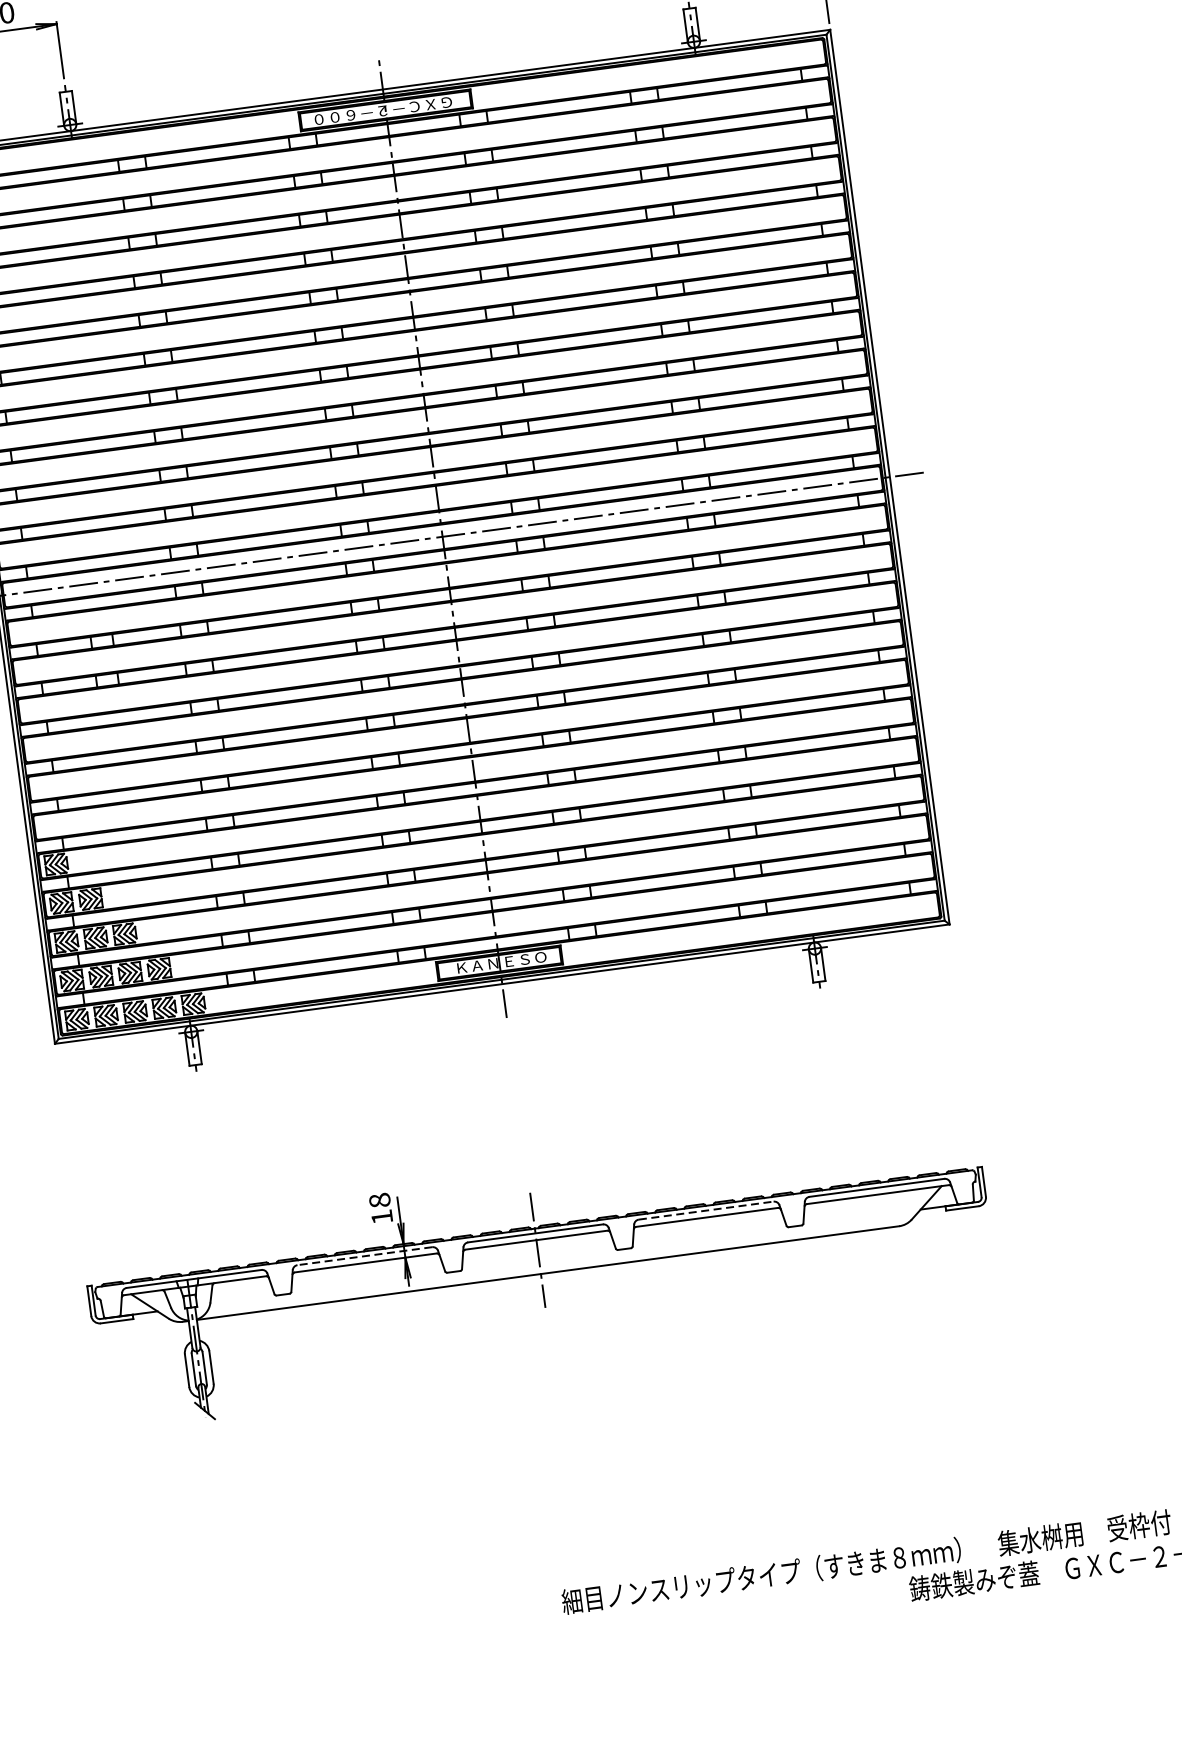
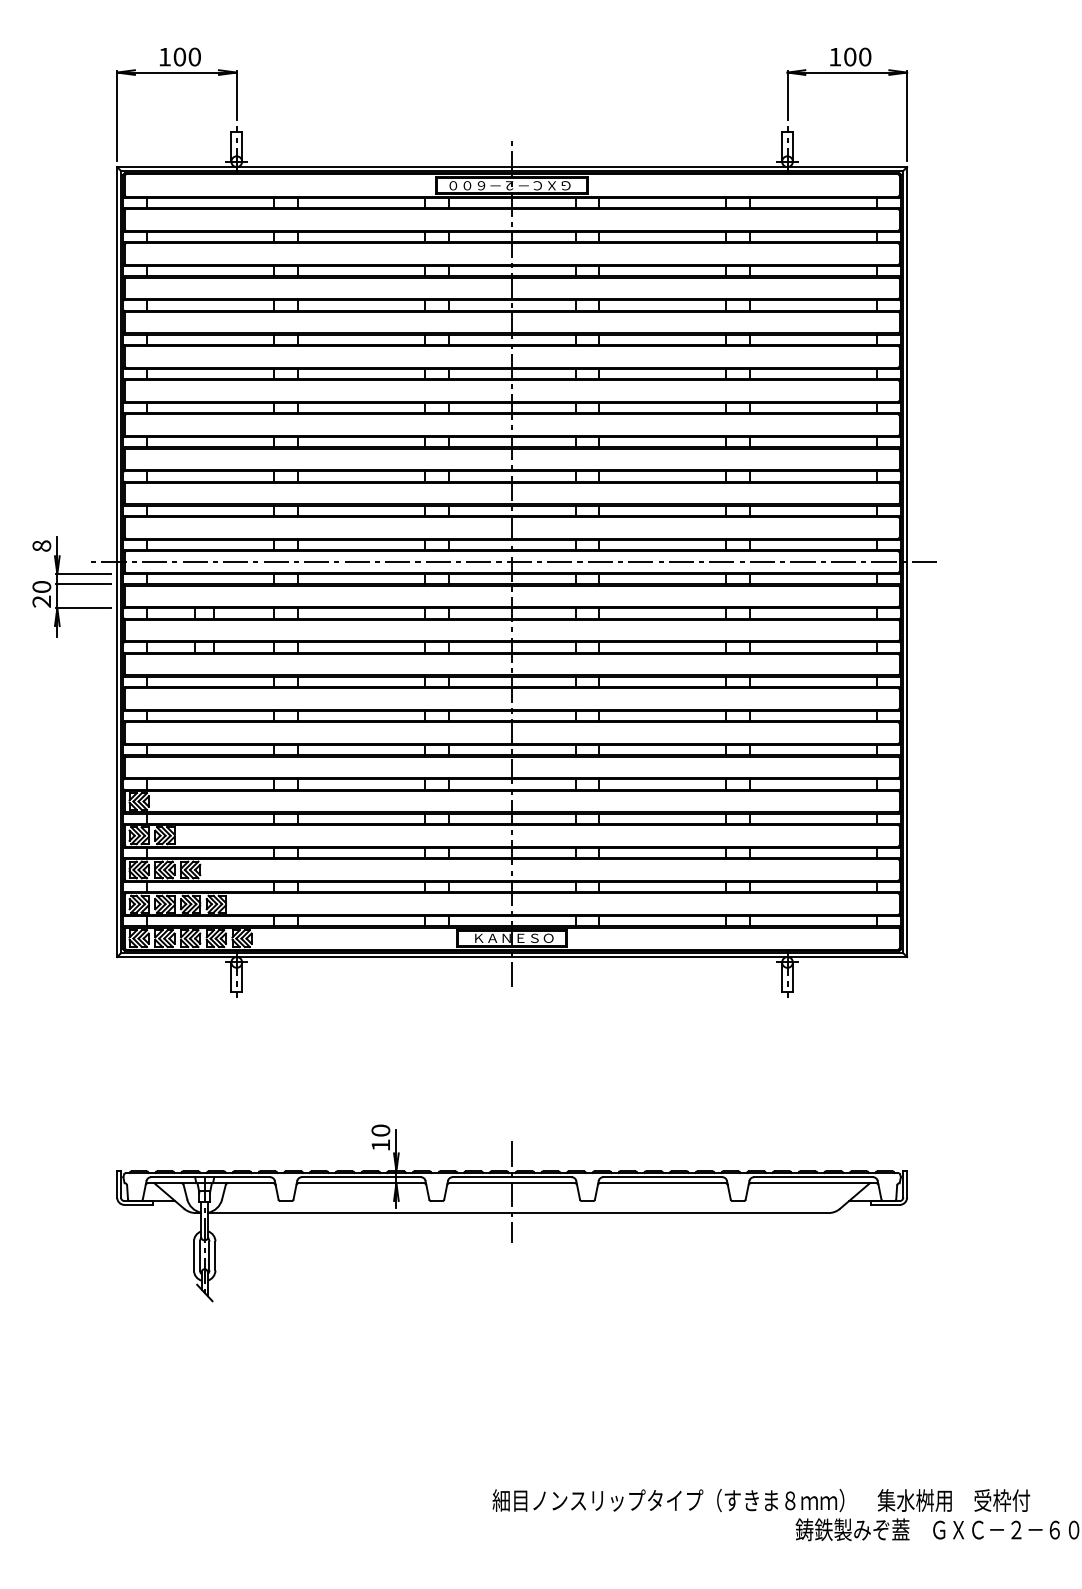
text: (379, 1200) -> (380, 1130), 18 -> 10
line: (707, 1210) -> (663, 1177), dashed -> solid
line: (363, 1256) -> (360, 1177), dashed -> solid

